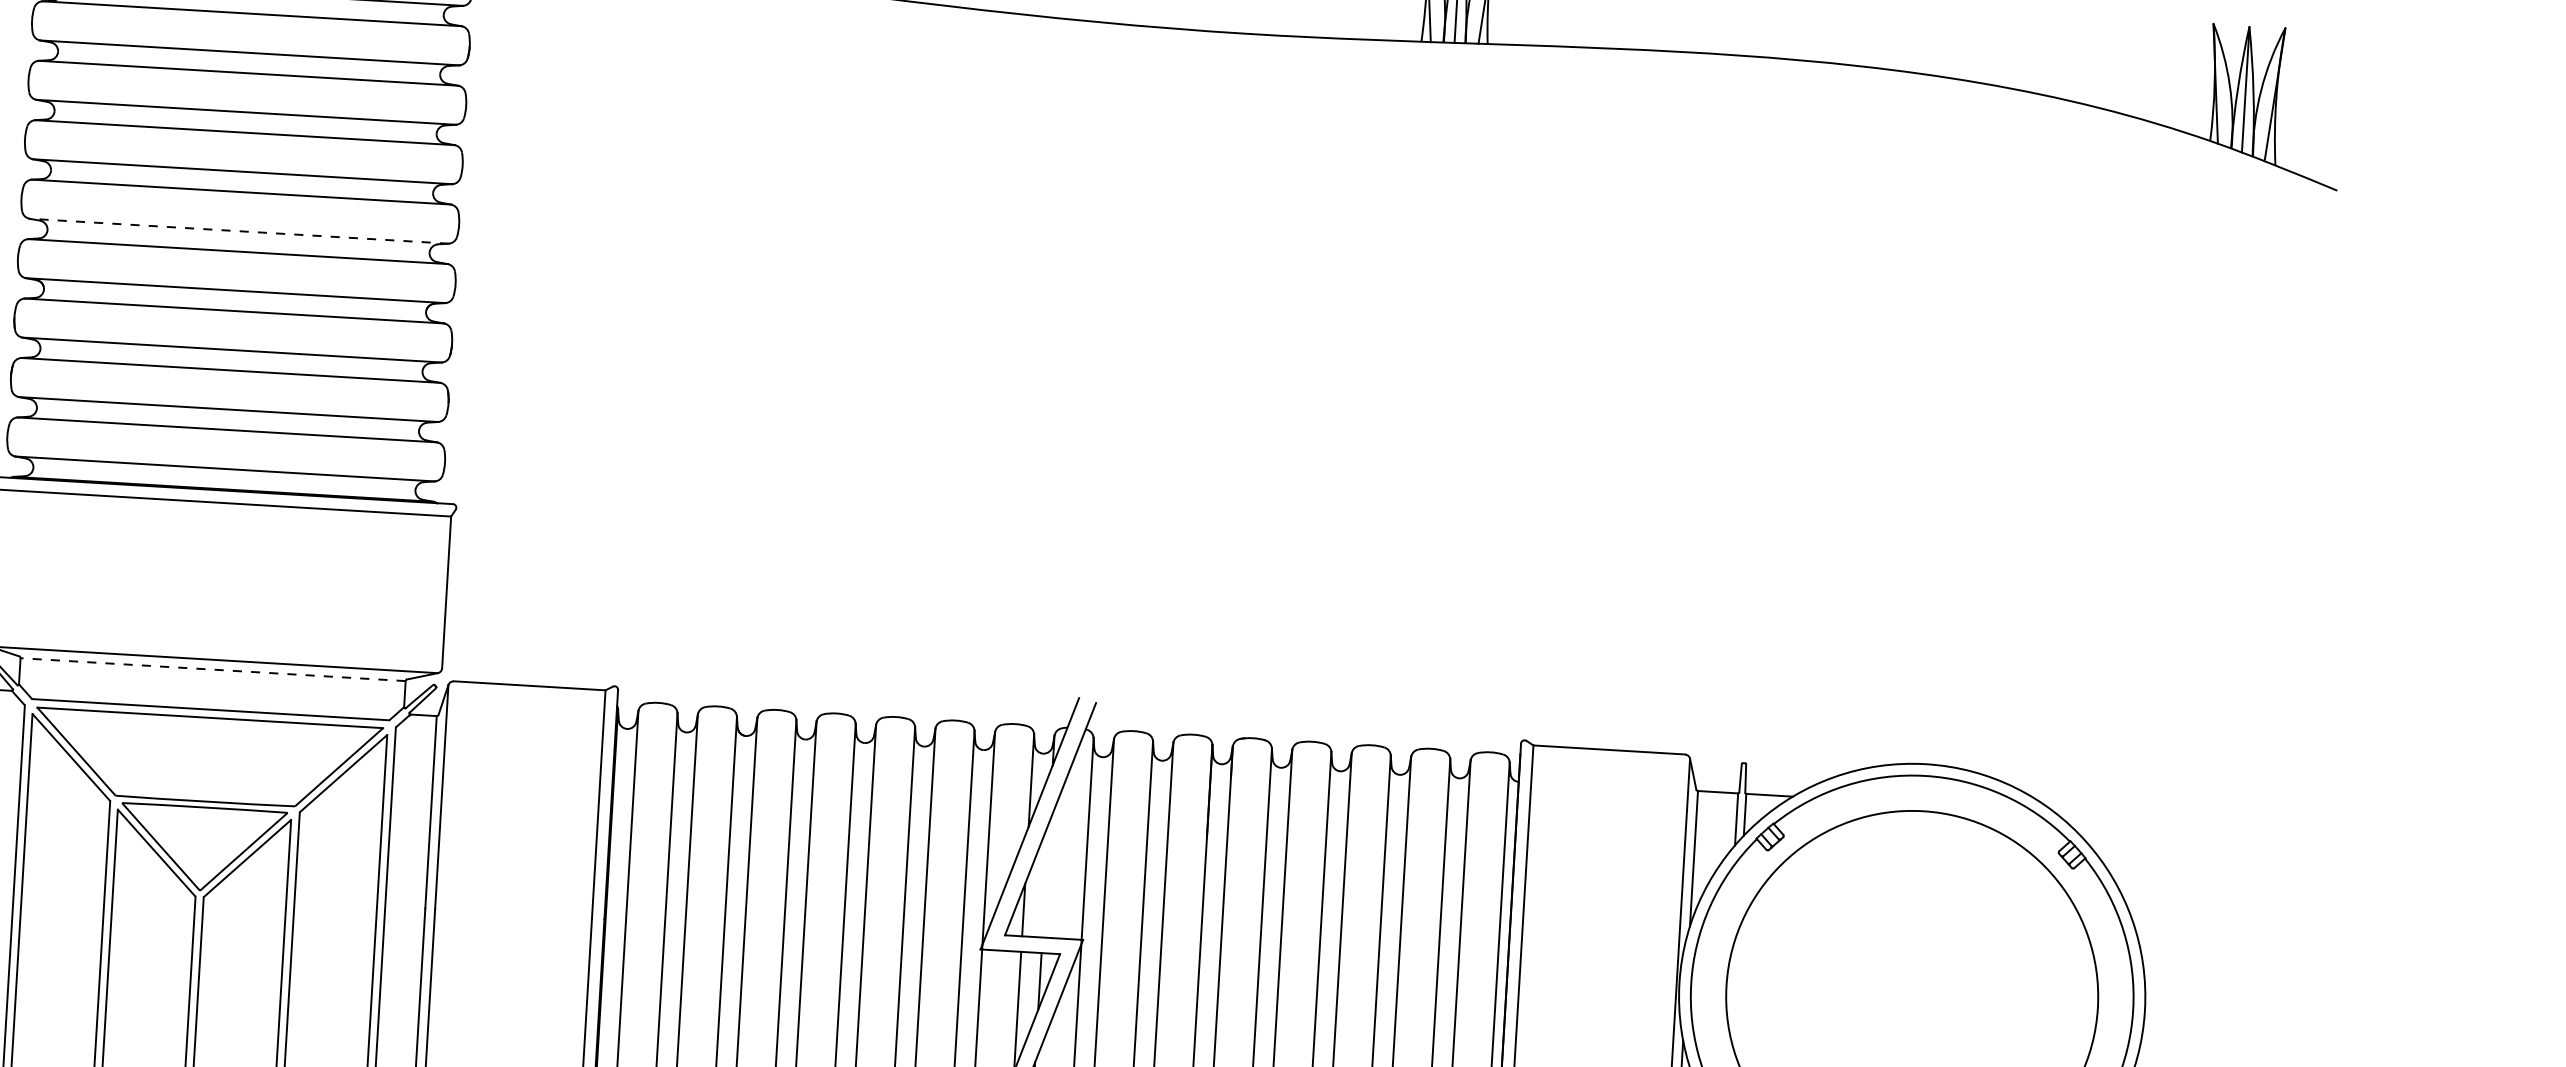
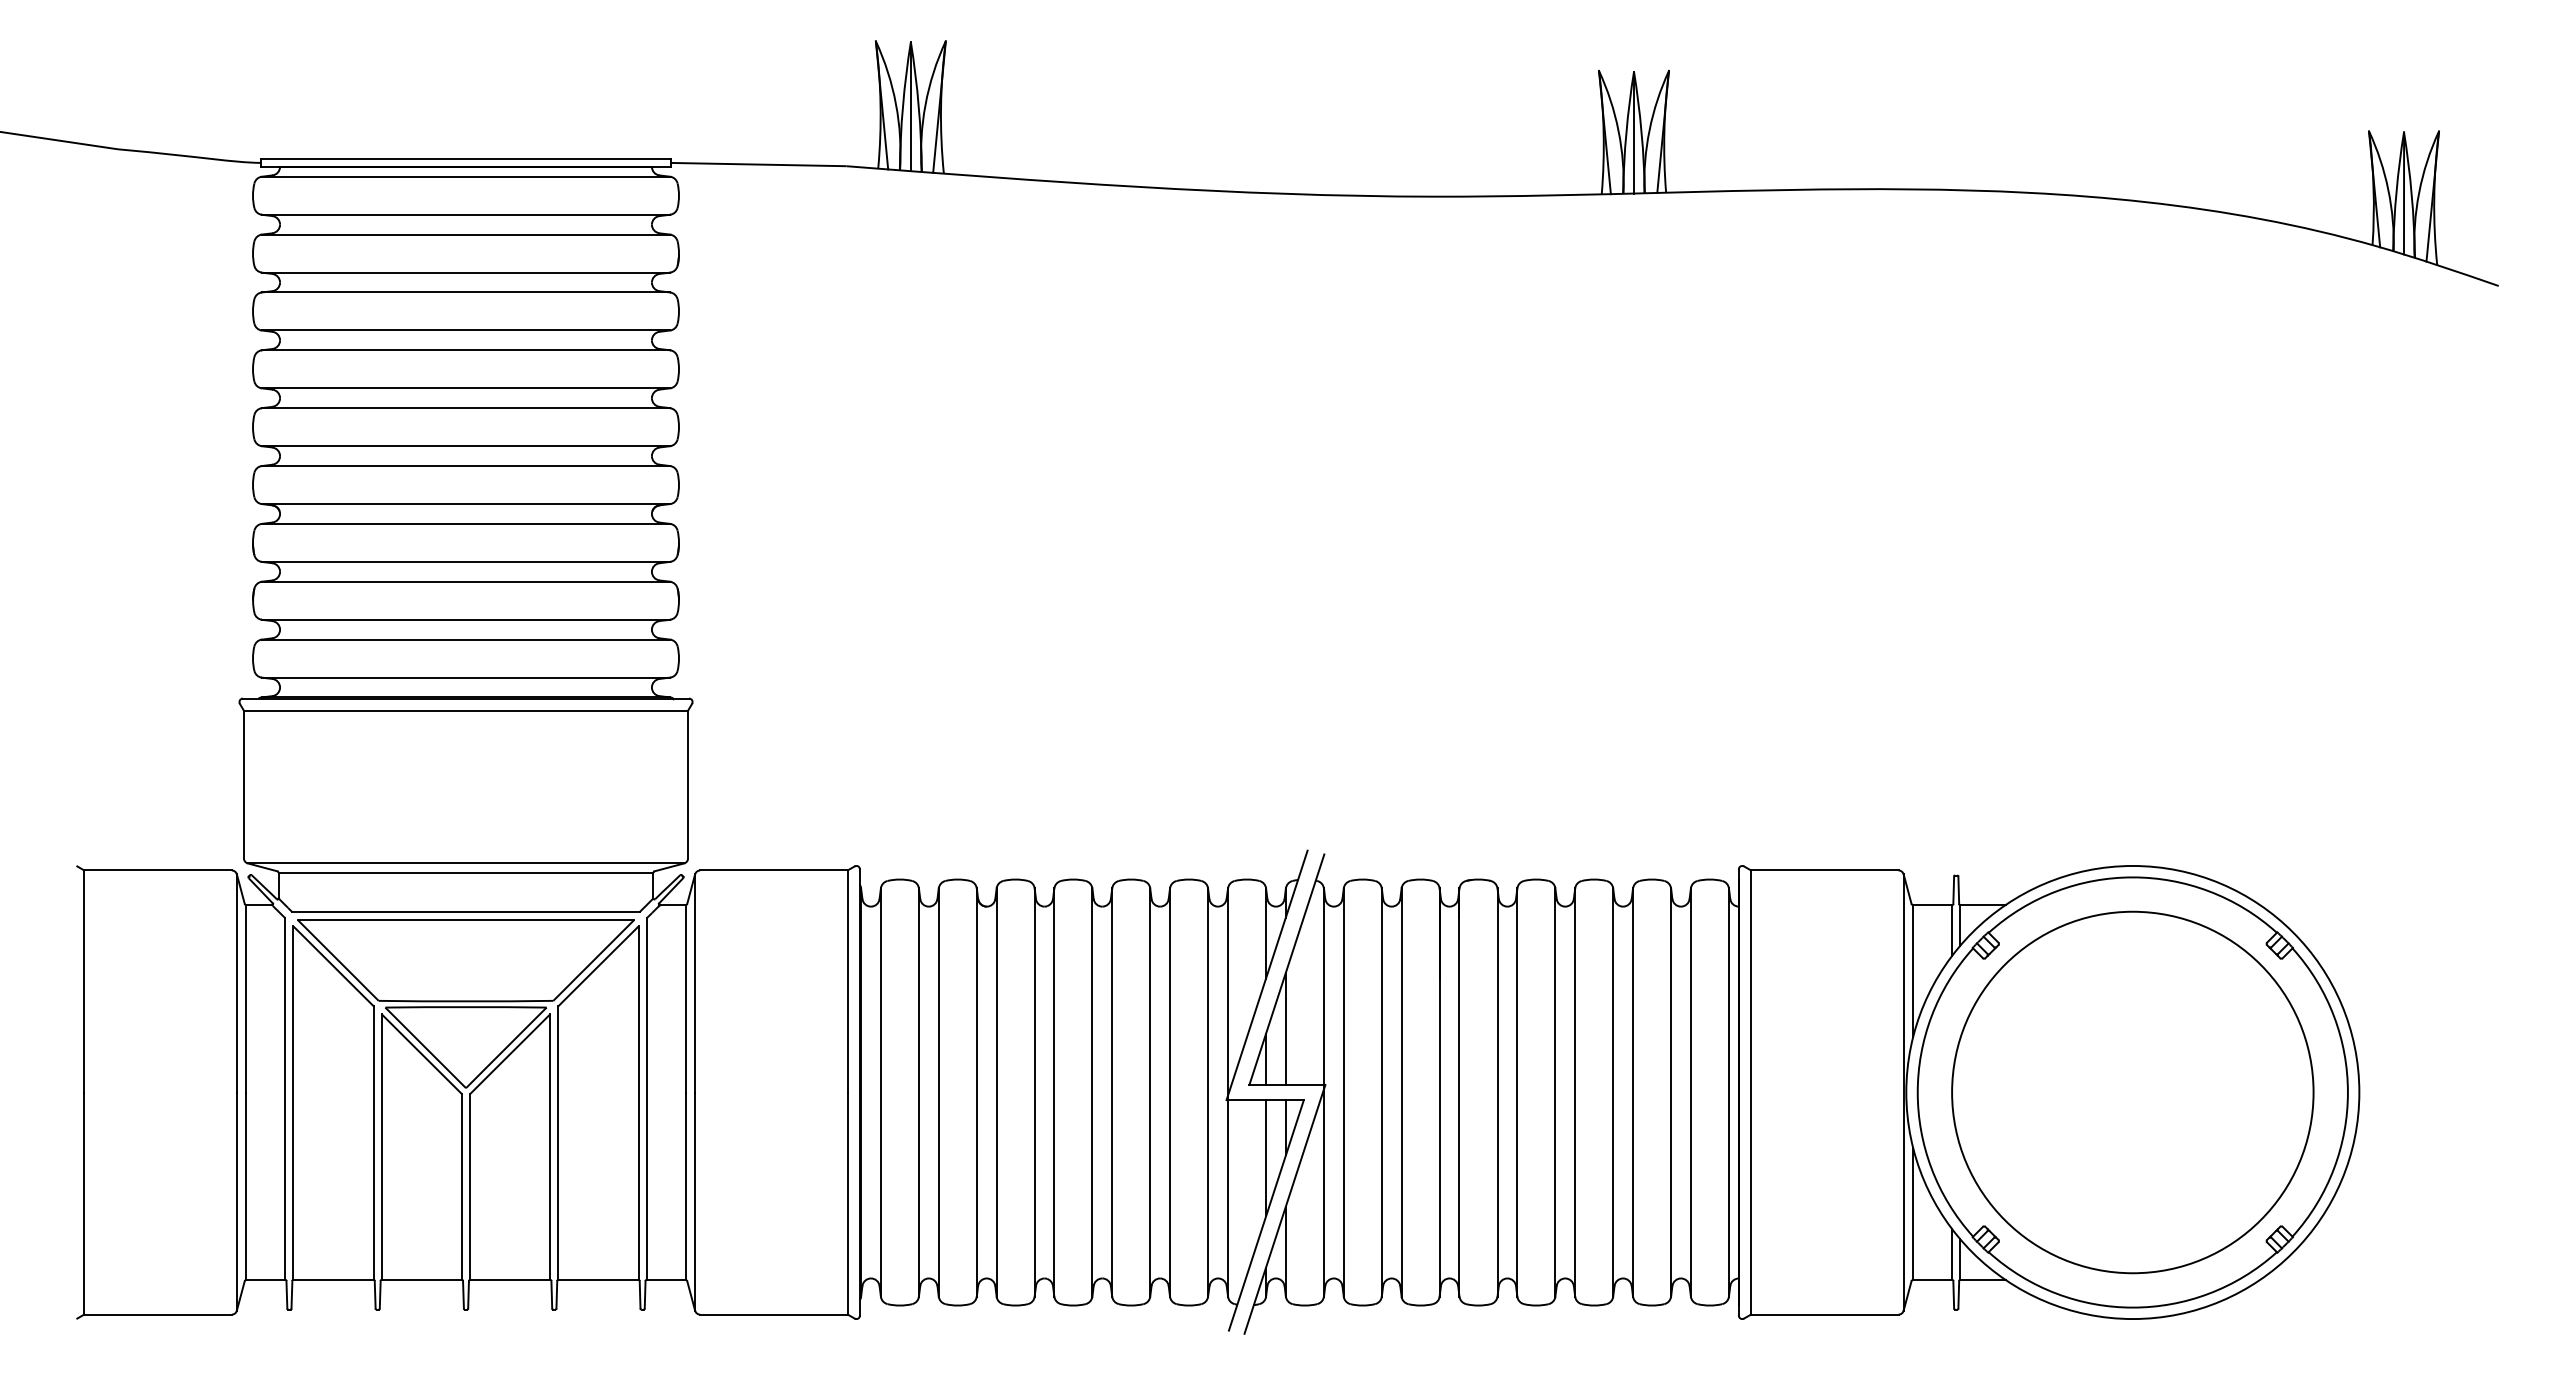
line: (238, 231) -> (465, 446), dashed -> solid
line: (212, 669) -> (465, 872), dashed -> solid
line: (1045, 879) -> (1285, 1028), added

